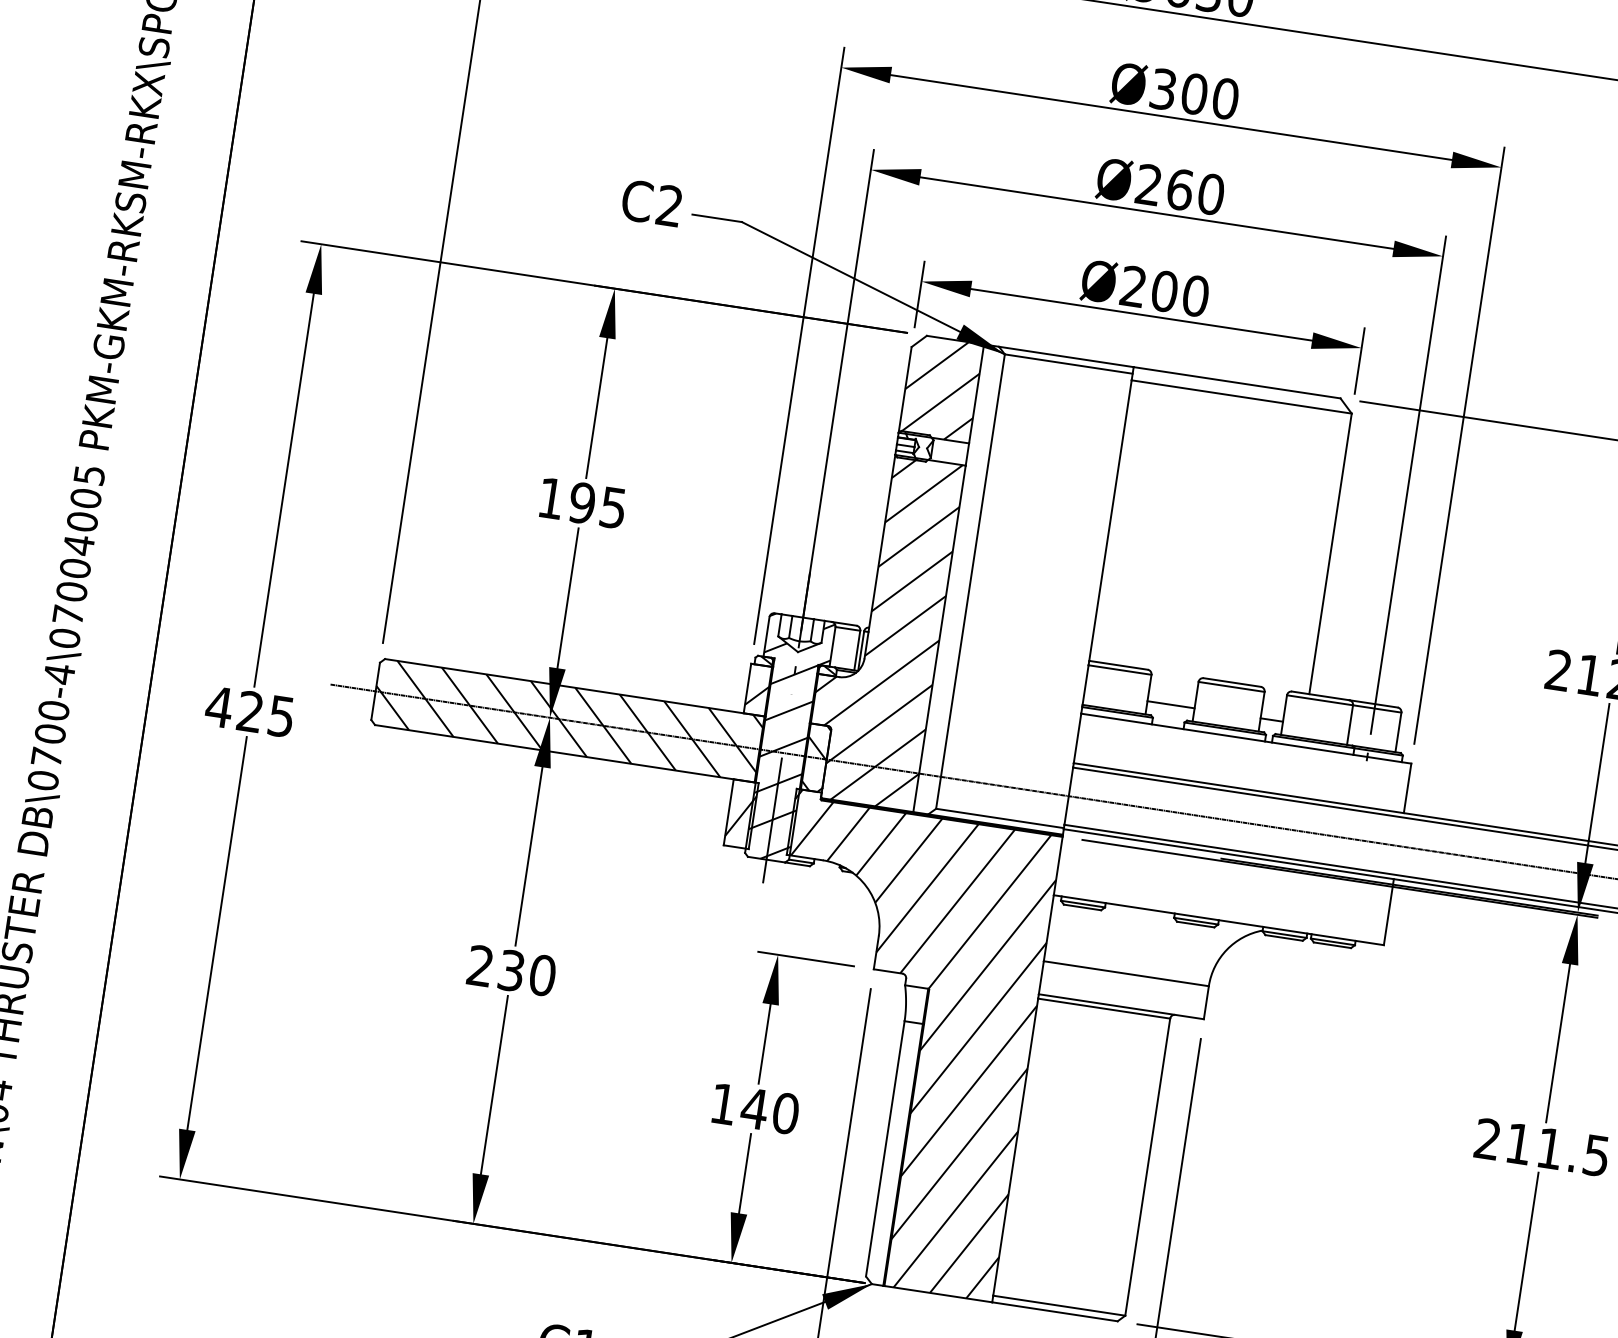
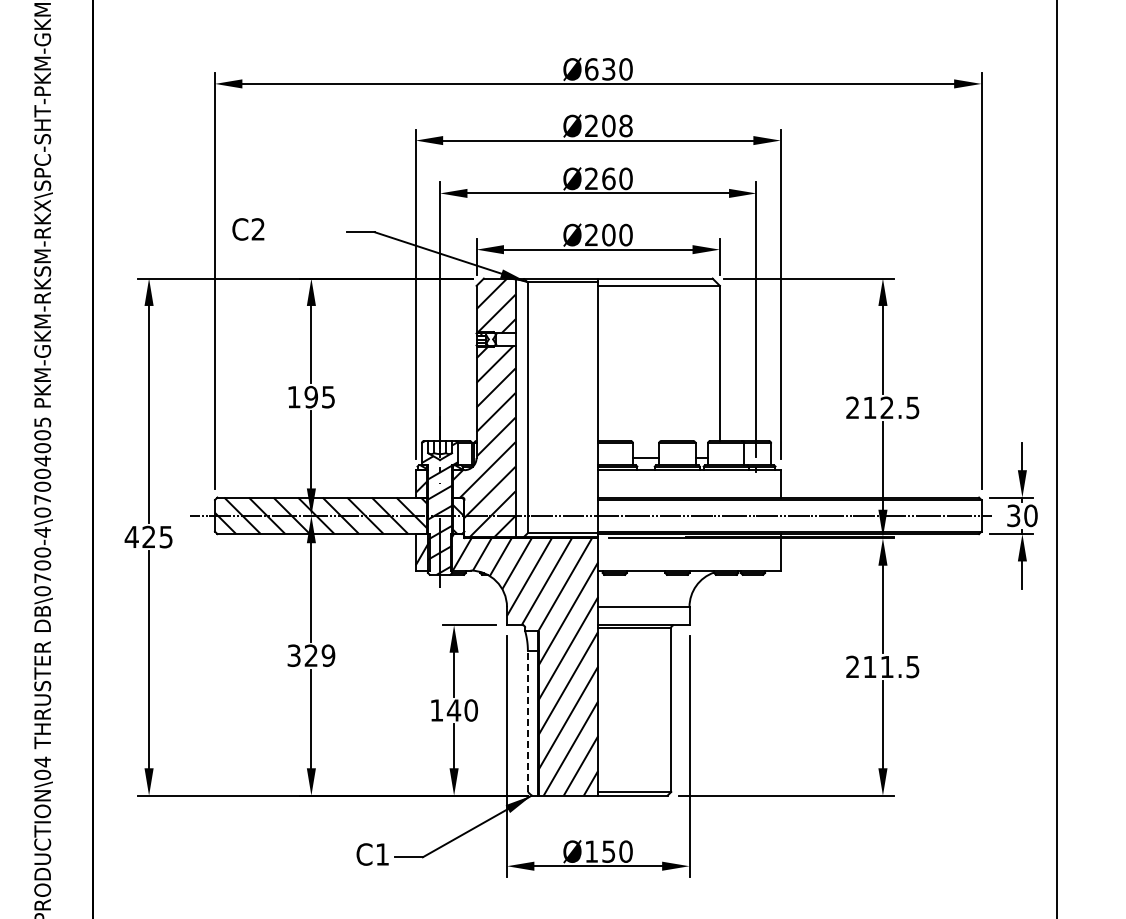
text: (1193, 94) -> (608, 126), Ø300 -> Ø208
text: (651, 203) -> (248, 229), moved
text: (511, 970) -> (311, 655), 230 -> 329
line: (884, 1148) -> (527, 721), solid -> dashed

